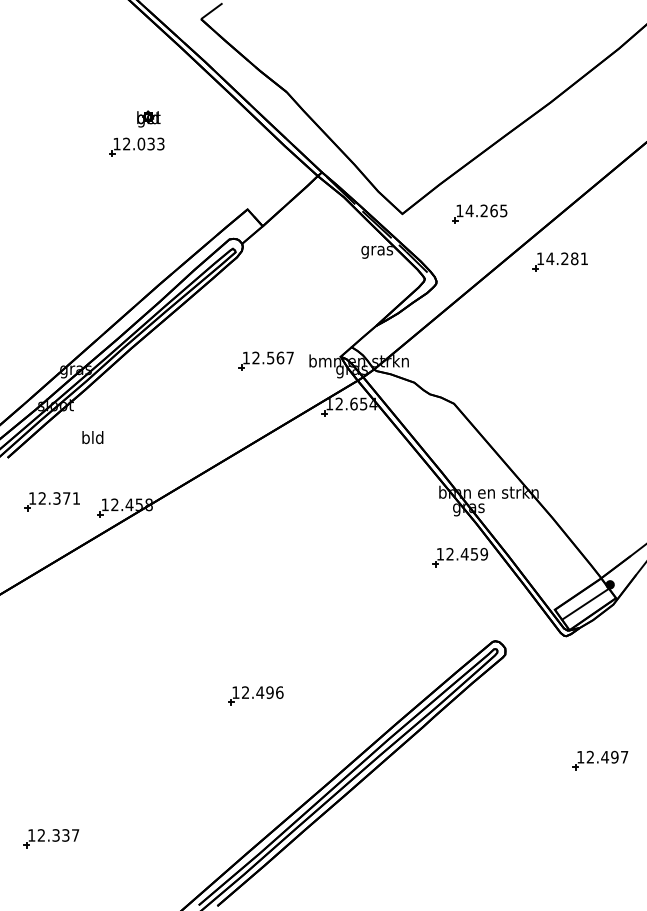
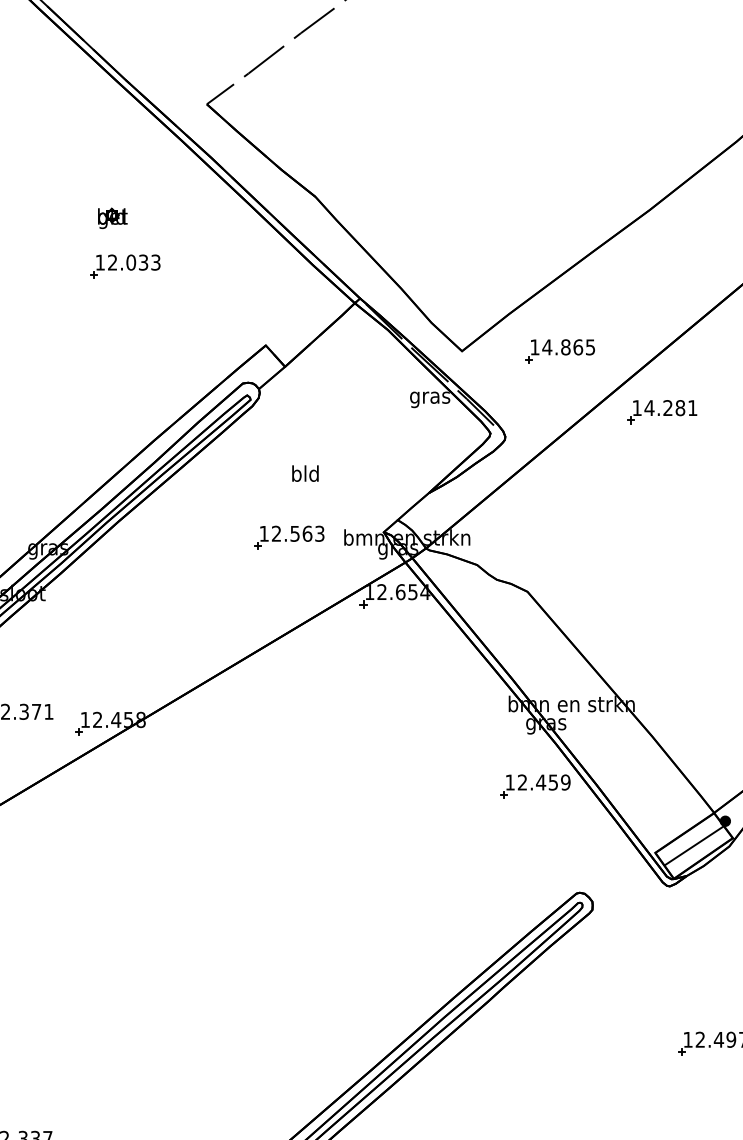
part: (148, 118) -> (112, 217), moved
text: (484, 210) -> (566, 346), 14.265 -> 14.865
text: (289, 357) -> (318, 533), 12.567 -> 12.563
text: (92, 437) -> (304, 473), moved
part: (255, 695) -> (275, 961), removed

